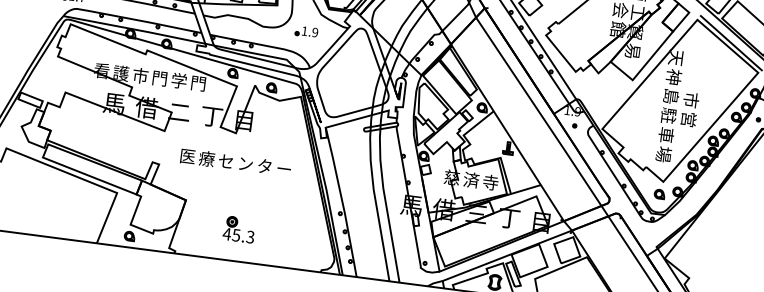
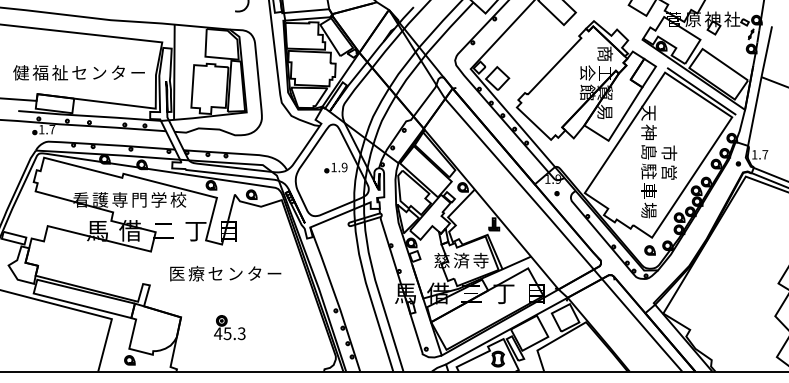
part: (306, 31) -> (335, 167), moved
text: (140, 75) -> (119, 199), 市 -> 専
text: (198, 83) -> (178, 199), 門 -> 校
part: (239, 229) -> (229, 327), moved

